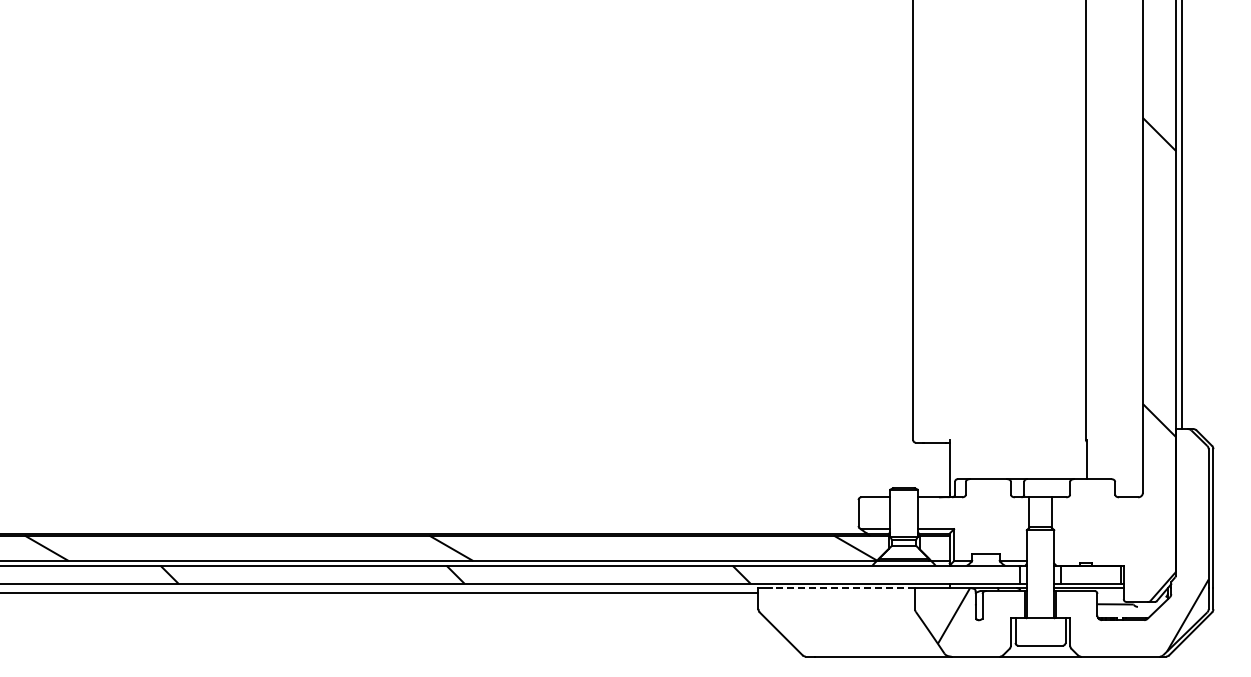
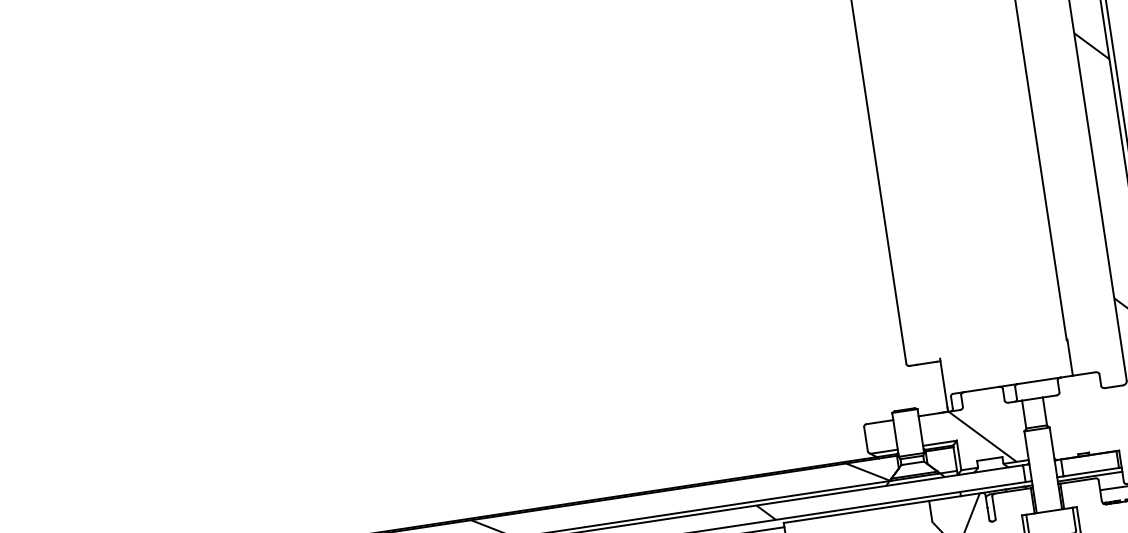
hatch: (981, 529) -> (982, 437), added
line: (843, 588) -> (862, 511), dashed -> solid

